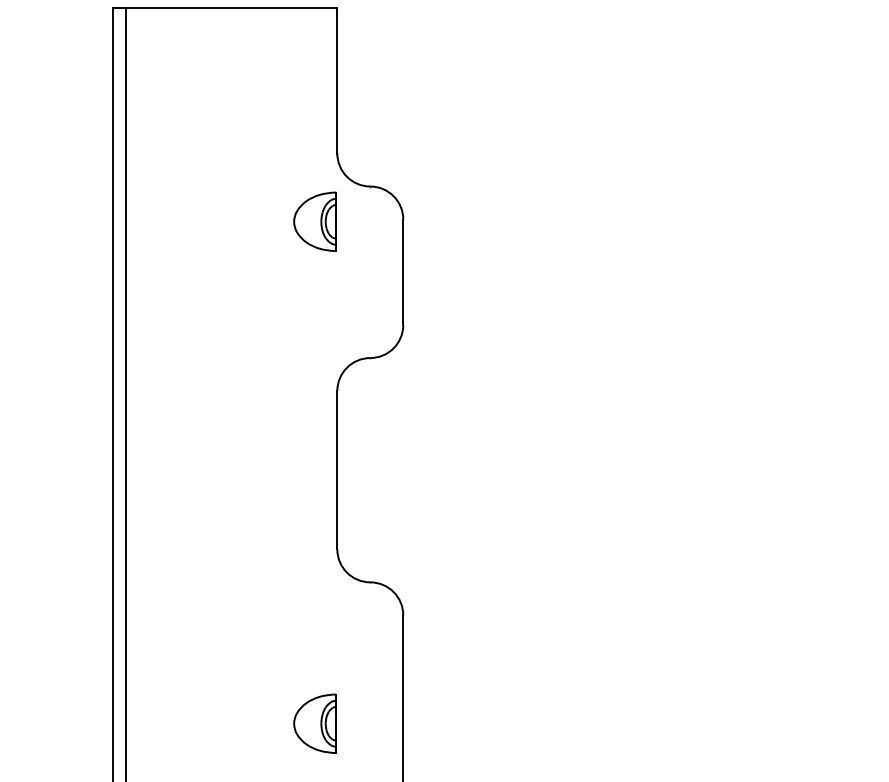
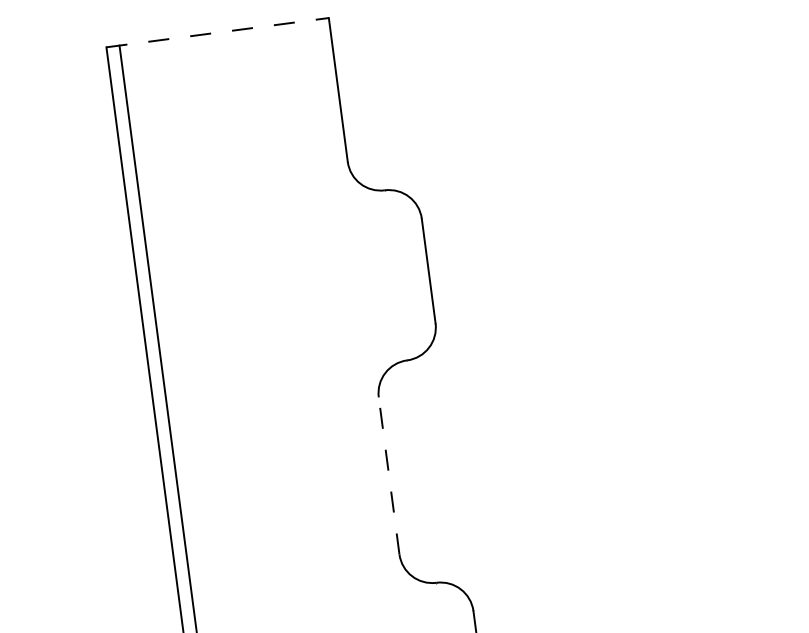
line: (225, 8) -> (217, 32), solid -> dashed
part: (314, 221) -> (334, 232), removed
line: (337, 469) -> (389, 475), solid -> dashed

